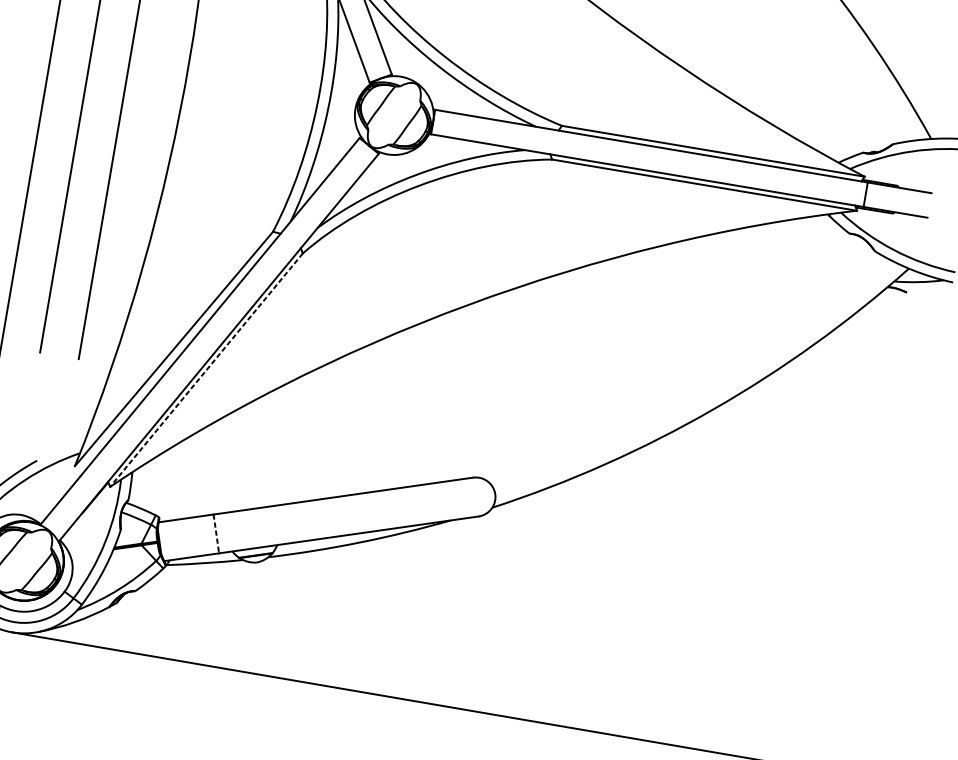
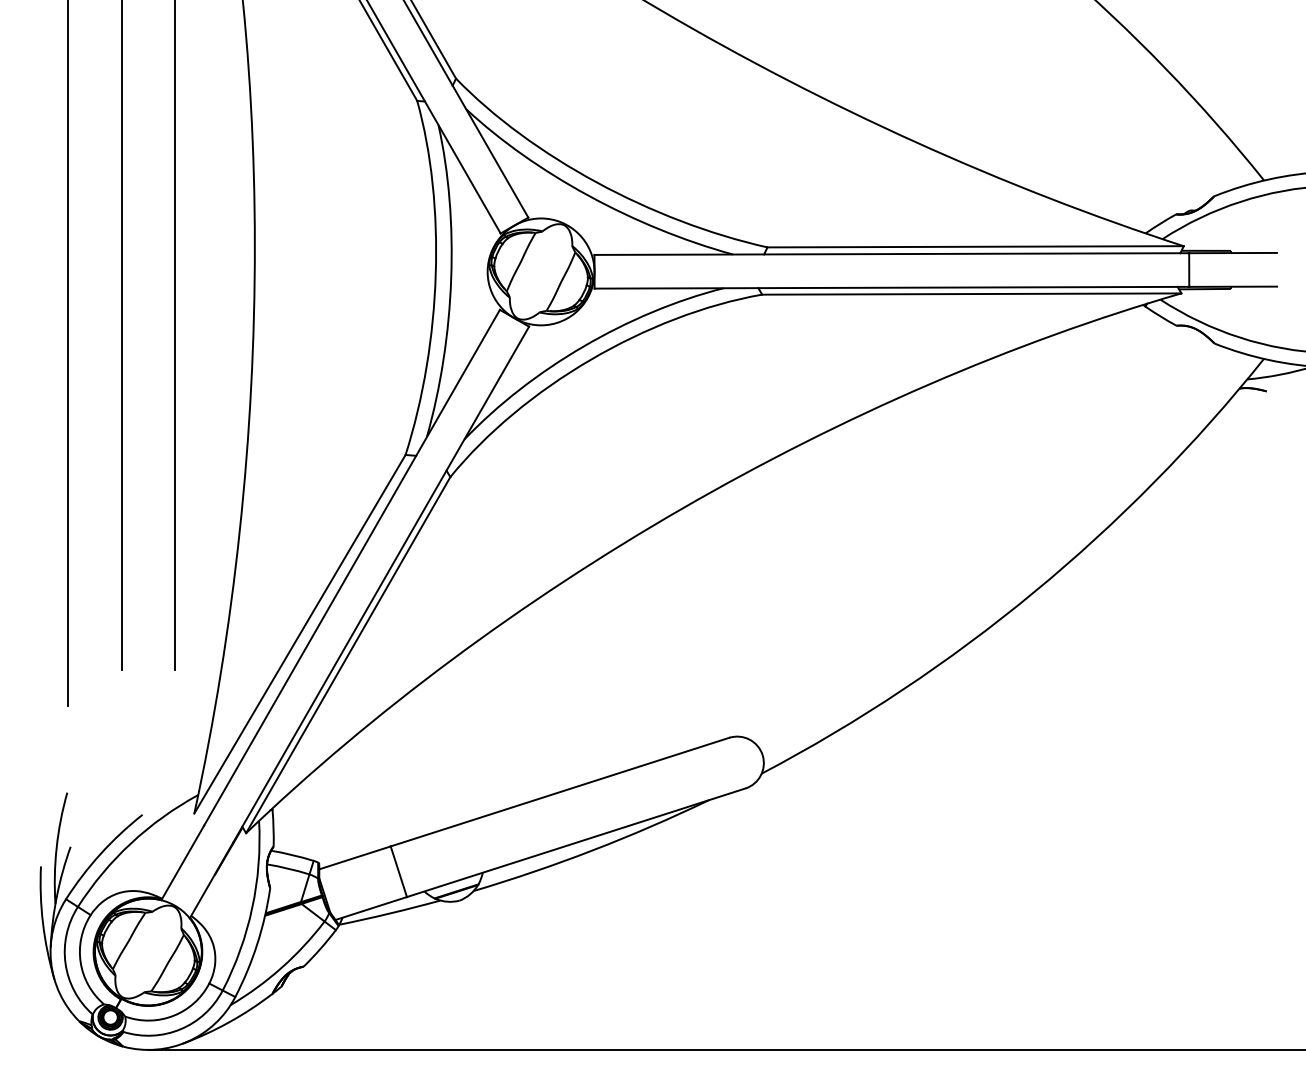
line: (205, 370) -> (347, 655), dashed -> solid
line: (216, 533) -> (398, 871), dashed -> solid

